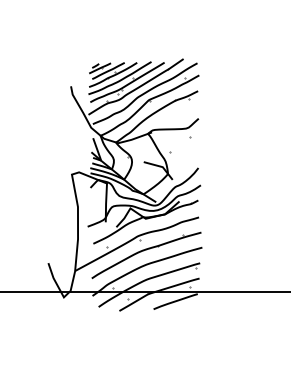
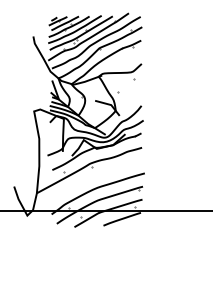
part: (146, 254) -> (97, 179), removed

